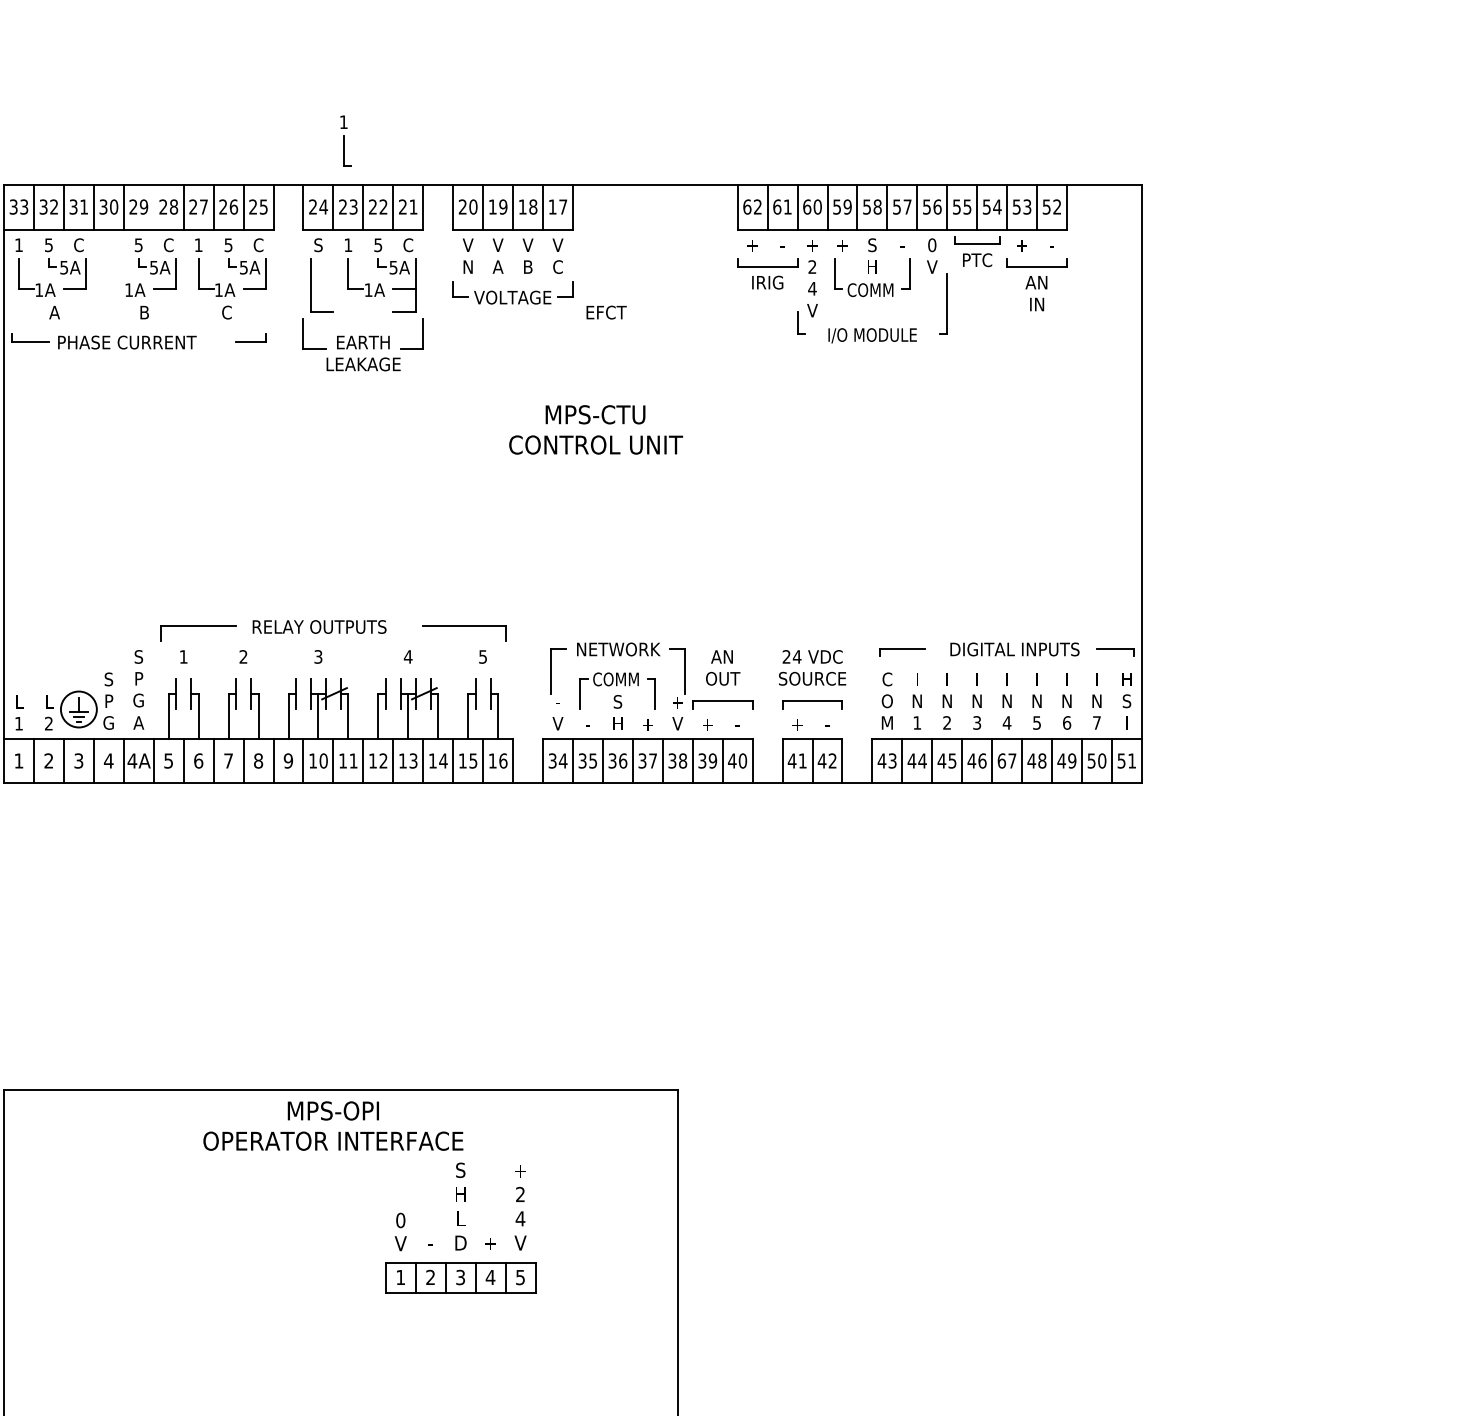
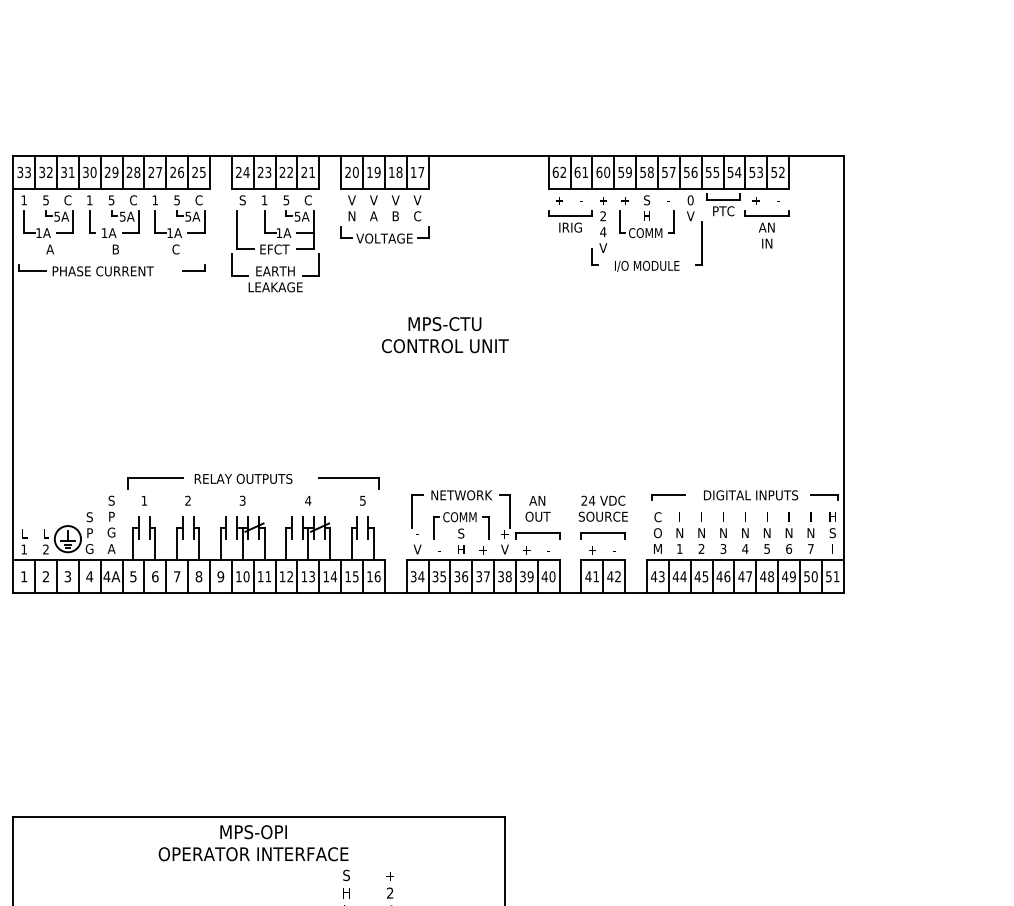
part: (345, 140) -> (90, 213), moved
line: (153, 206) -> (122, 172), added
text: (606, 312) -> (274, 249), moved
text: (1001, 760) -> (741, 576), 67 -> 47

